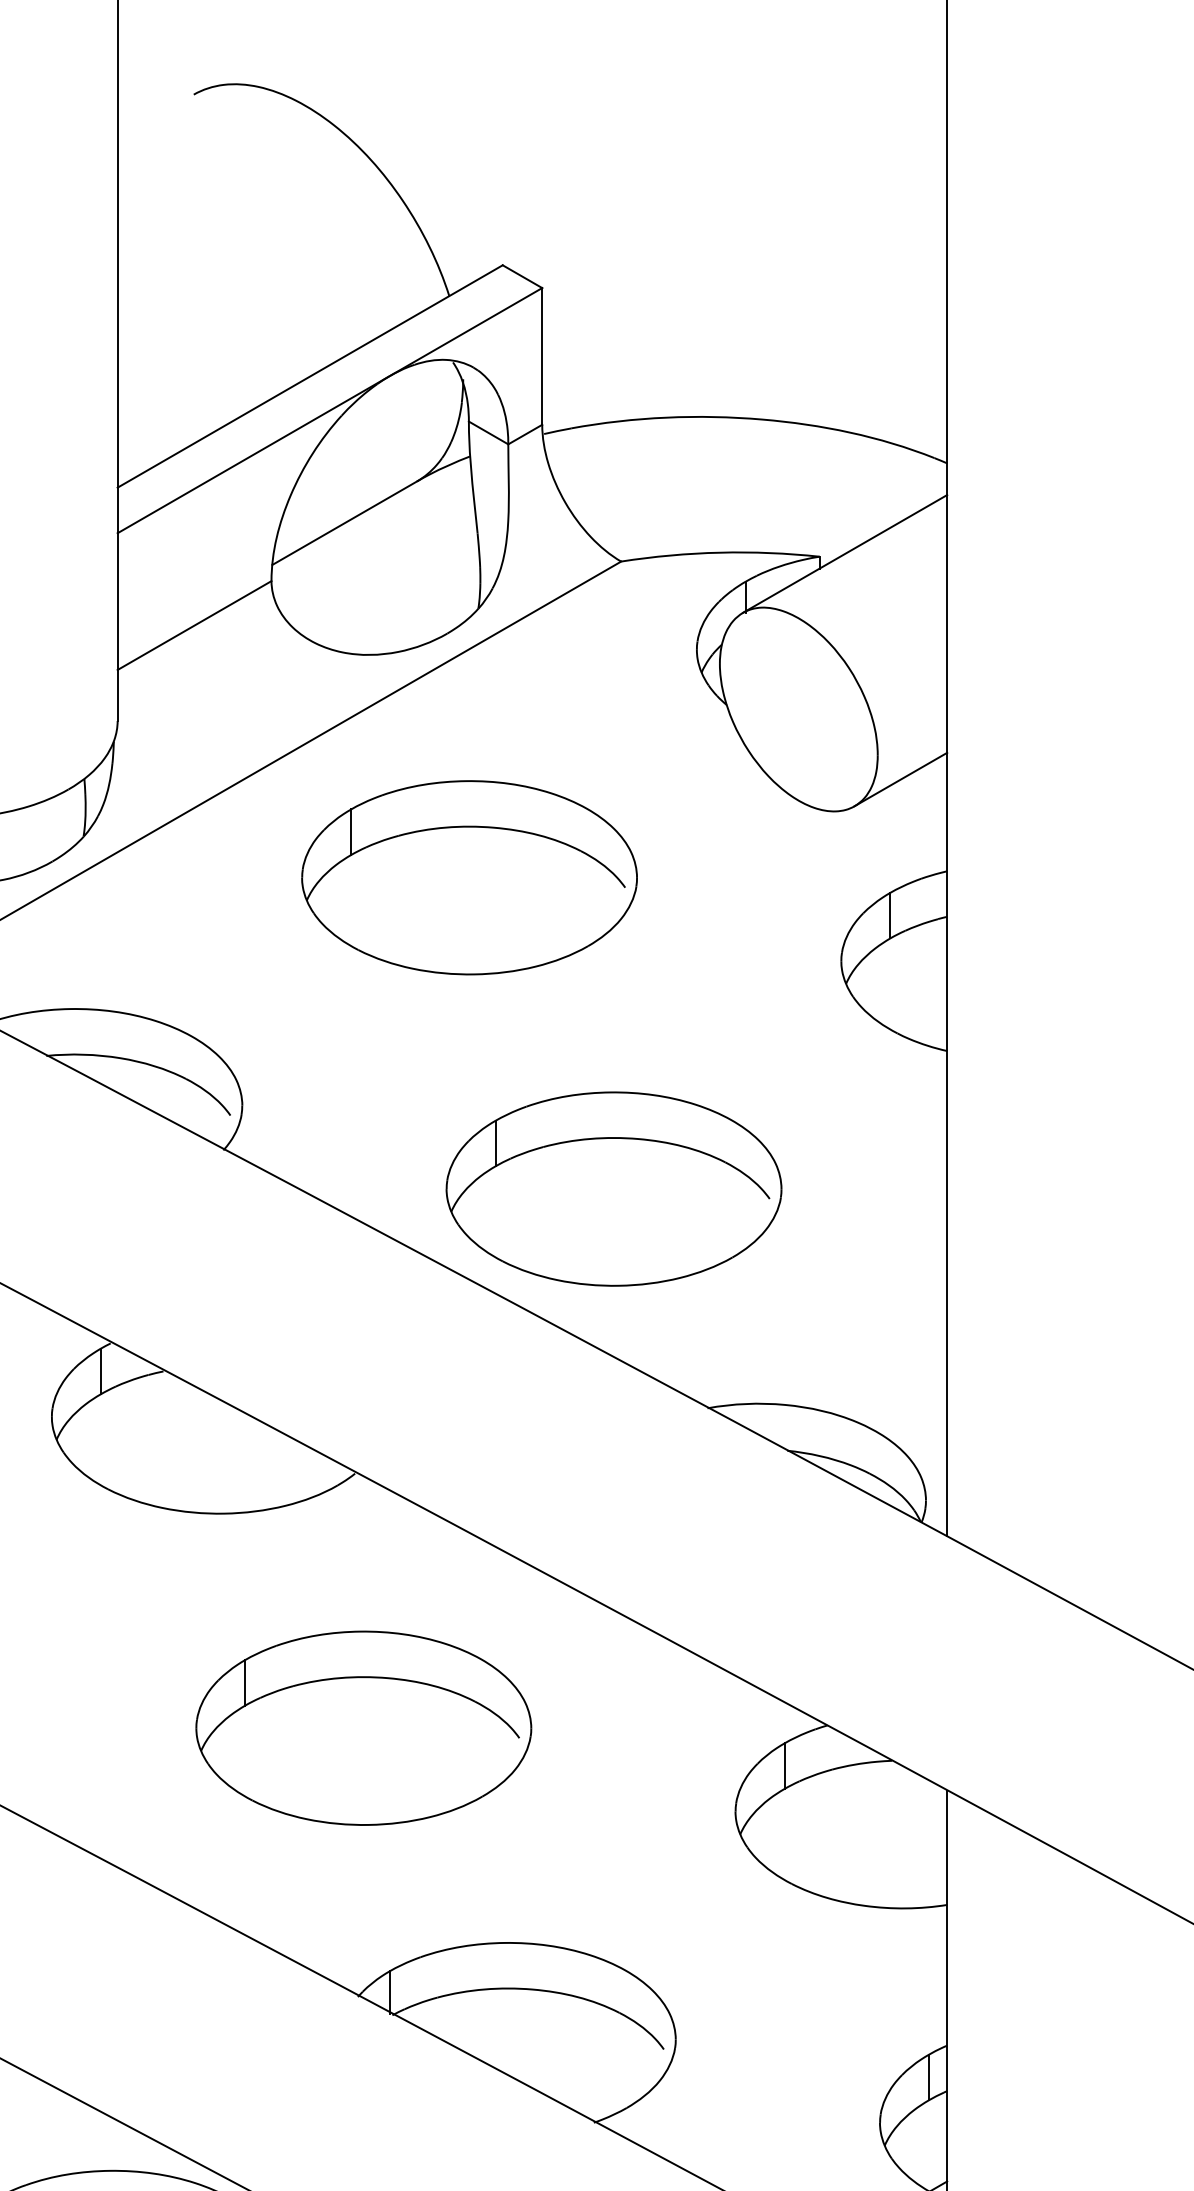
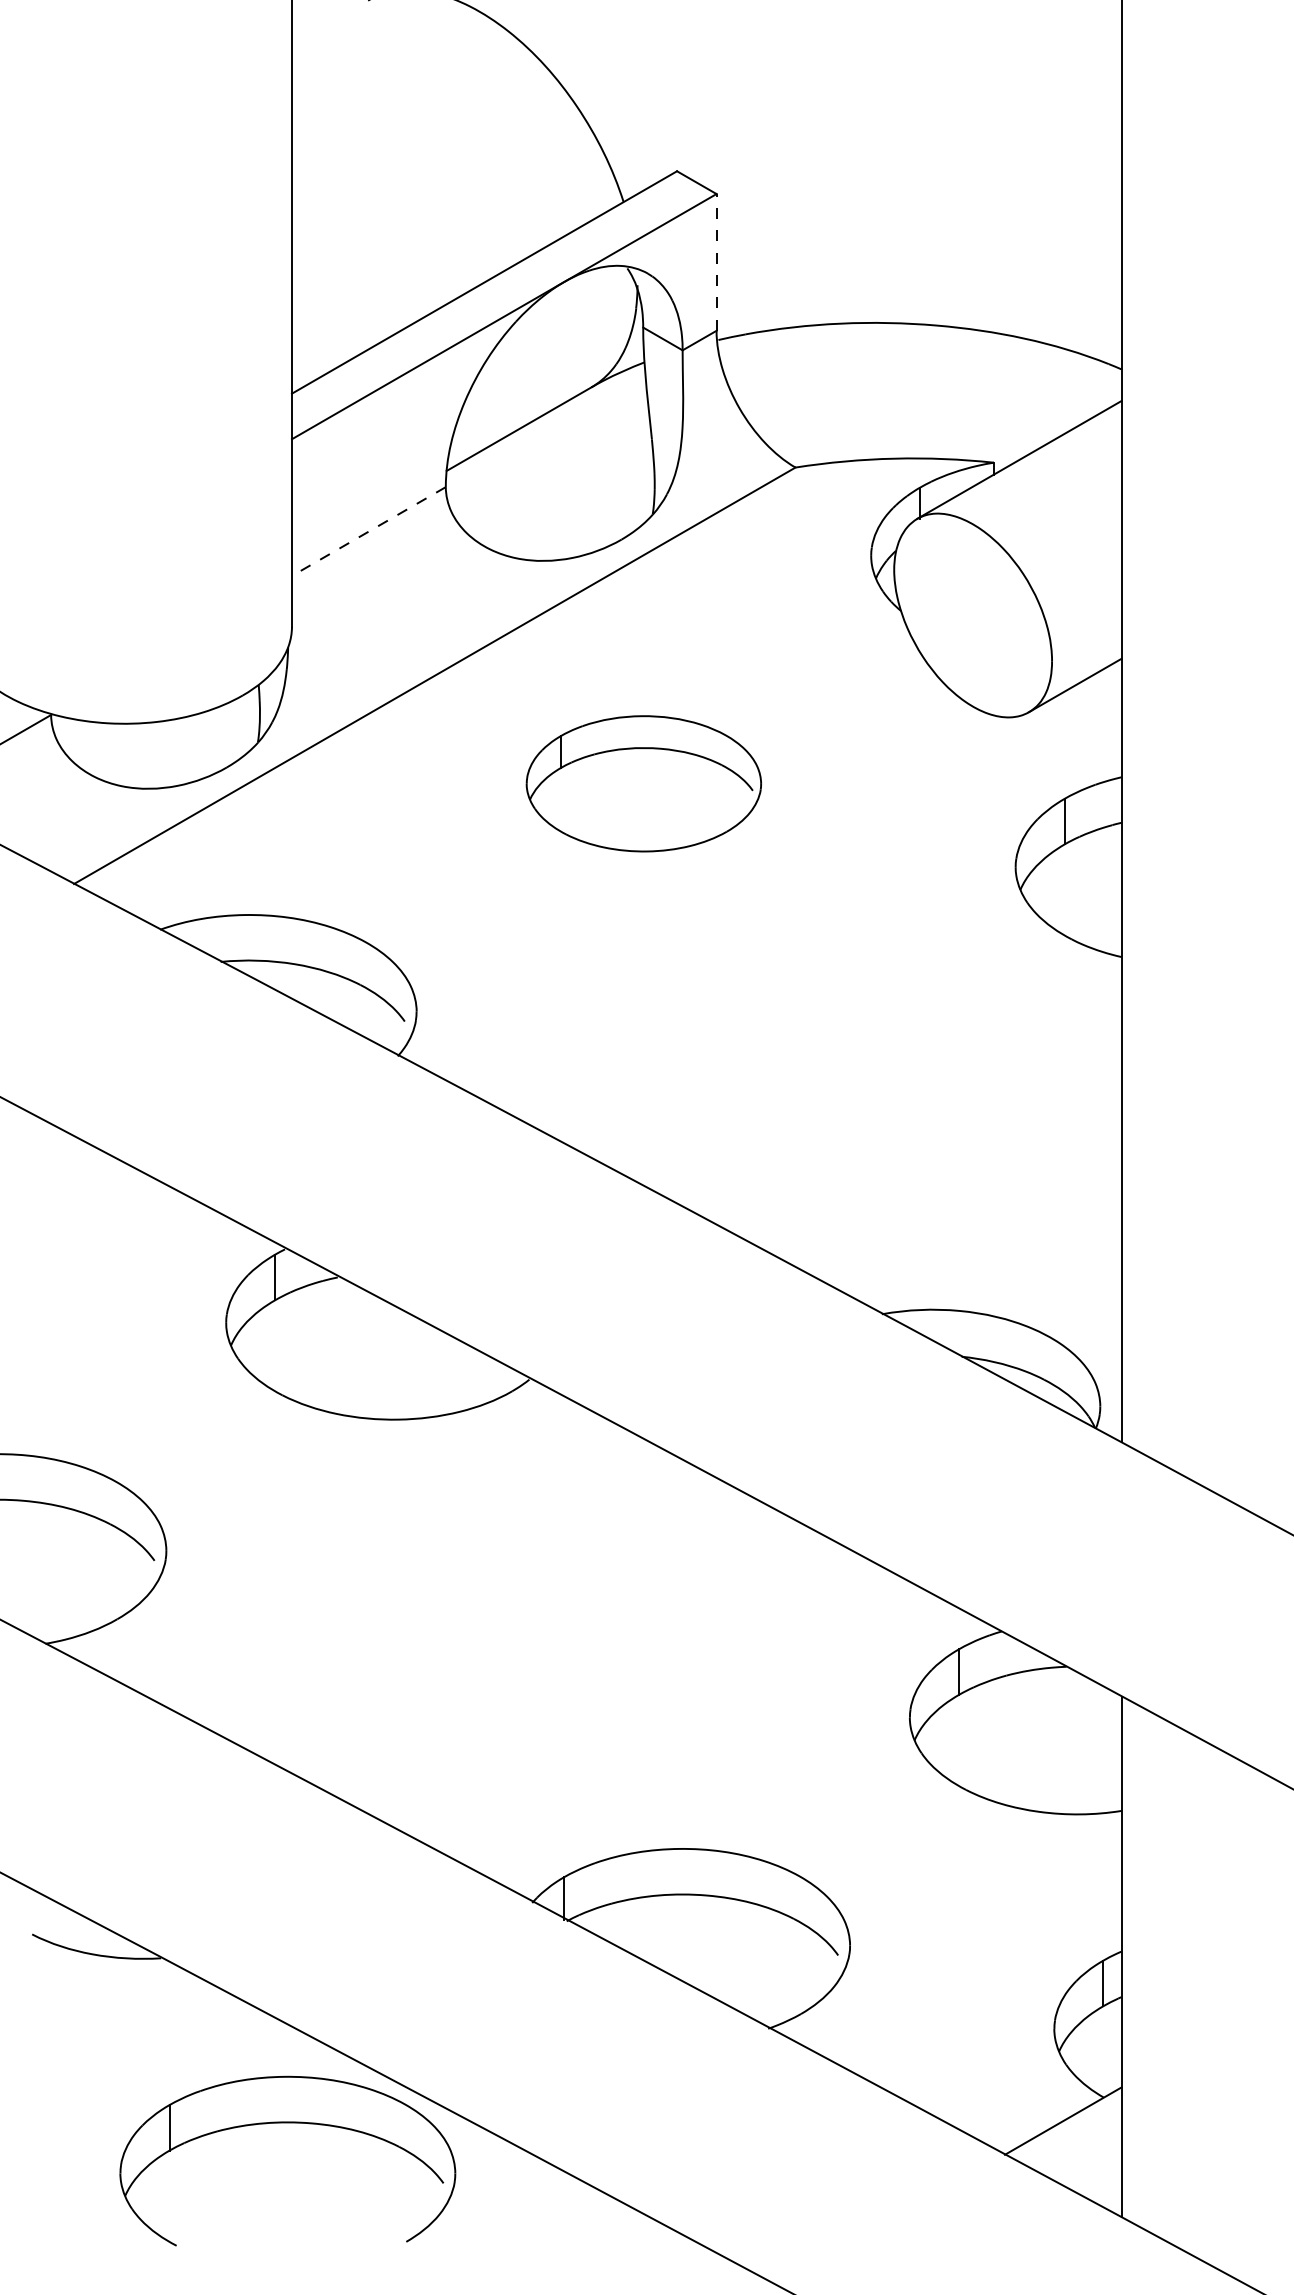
line: (542, 355) -> (716, 261), solid -> dashed
line: (194, 625) -> (368, 531), solid -> dashed
part: (469, 877) -> (643, 783), size x0.7
part: (614, 1188) -> (788, 1094), removed
part: (363, 1727) -> (537, 1633), removed

